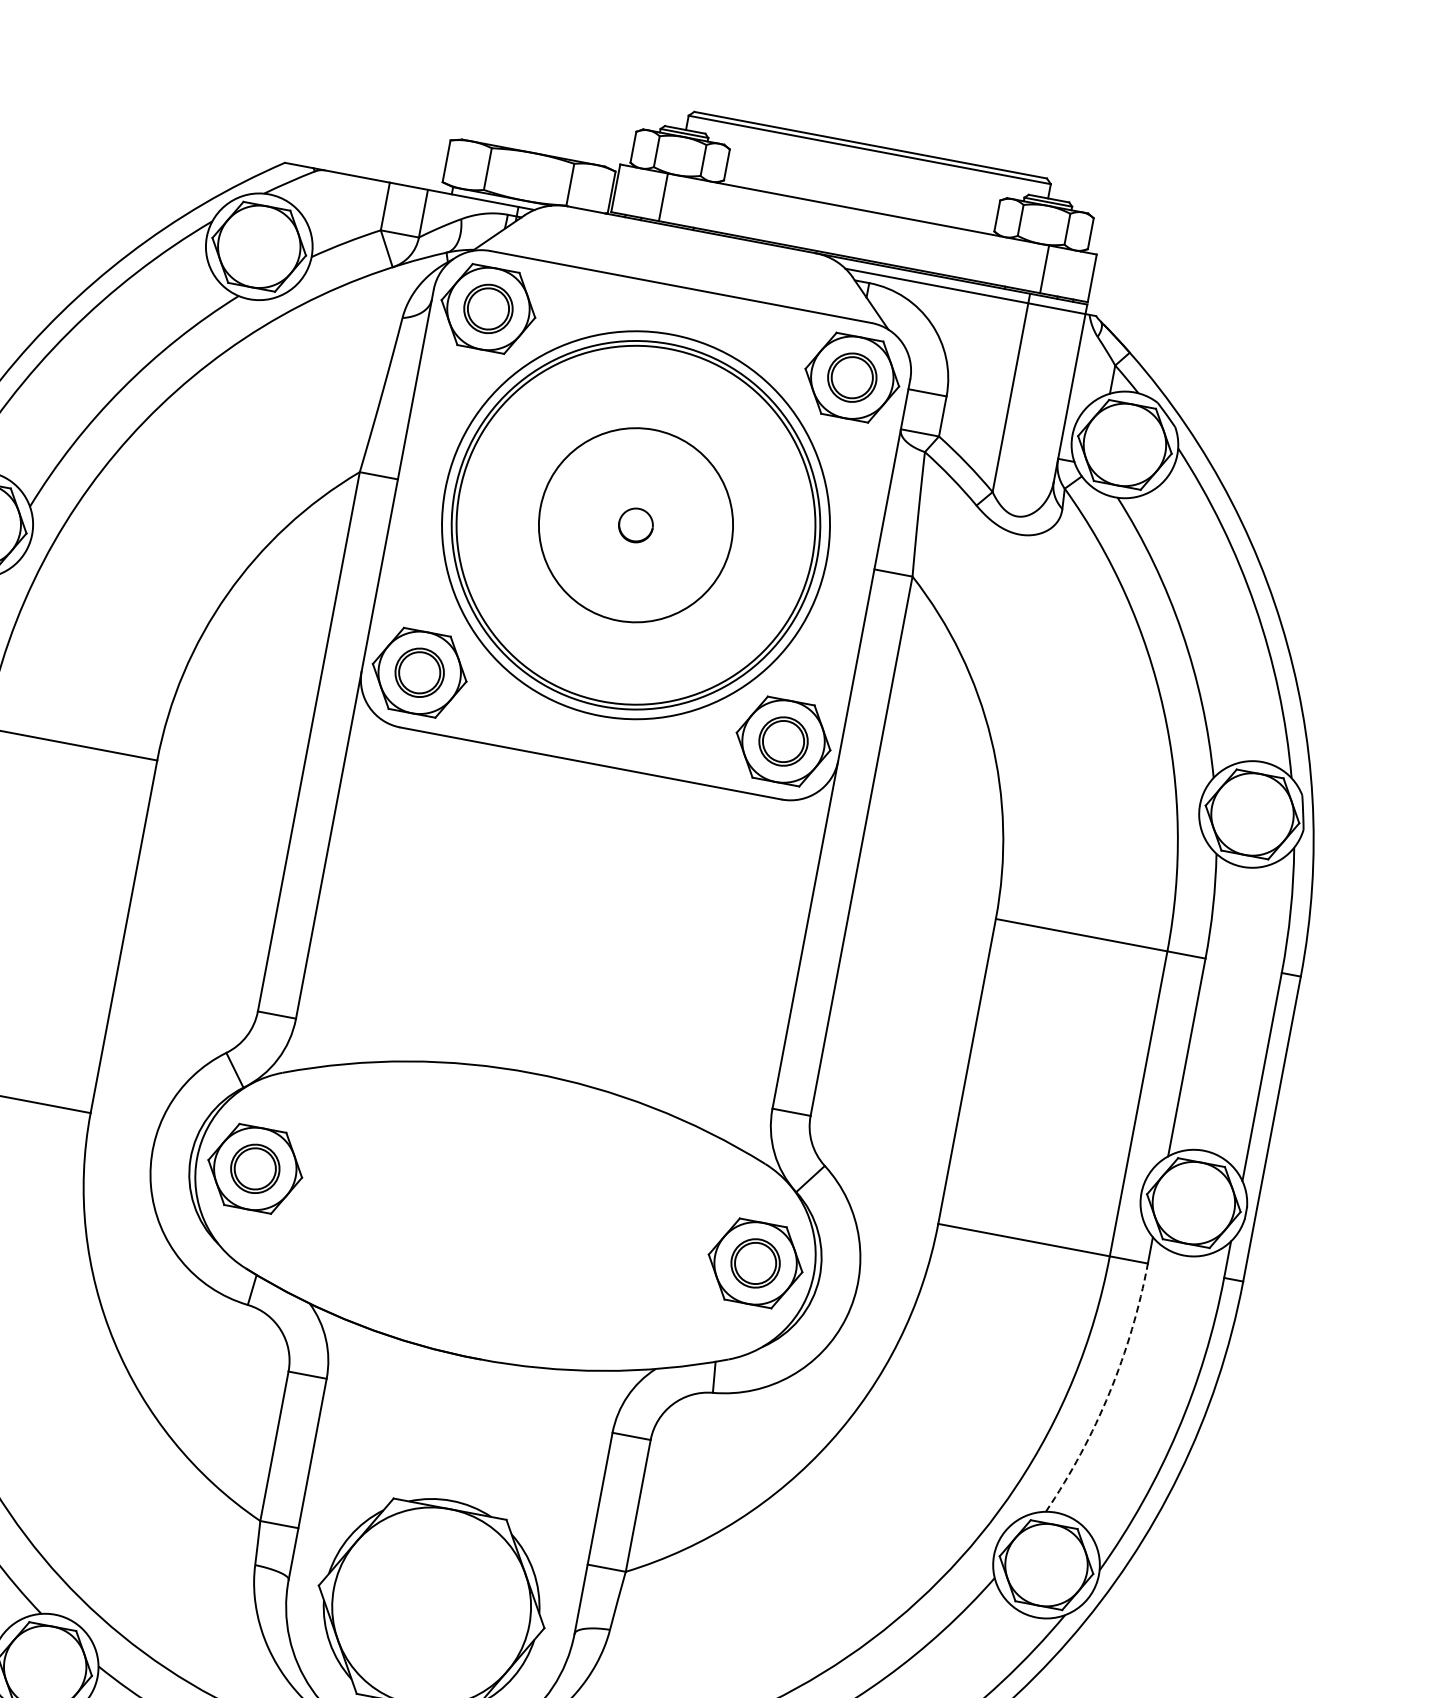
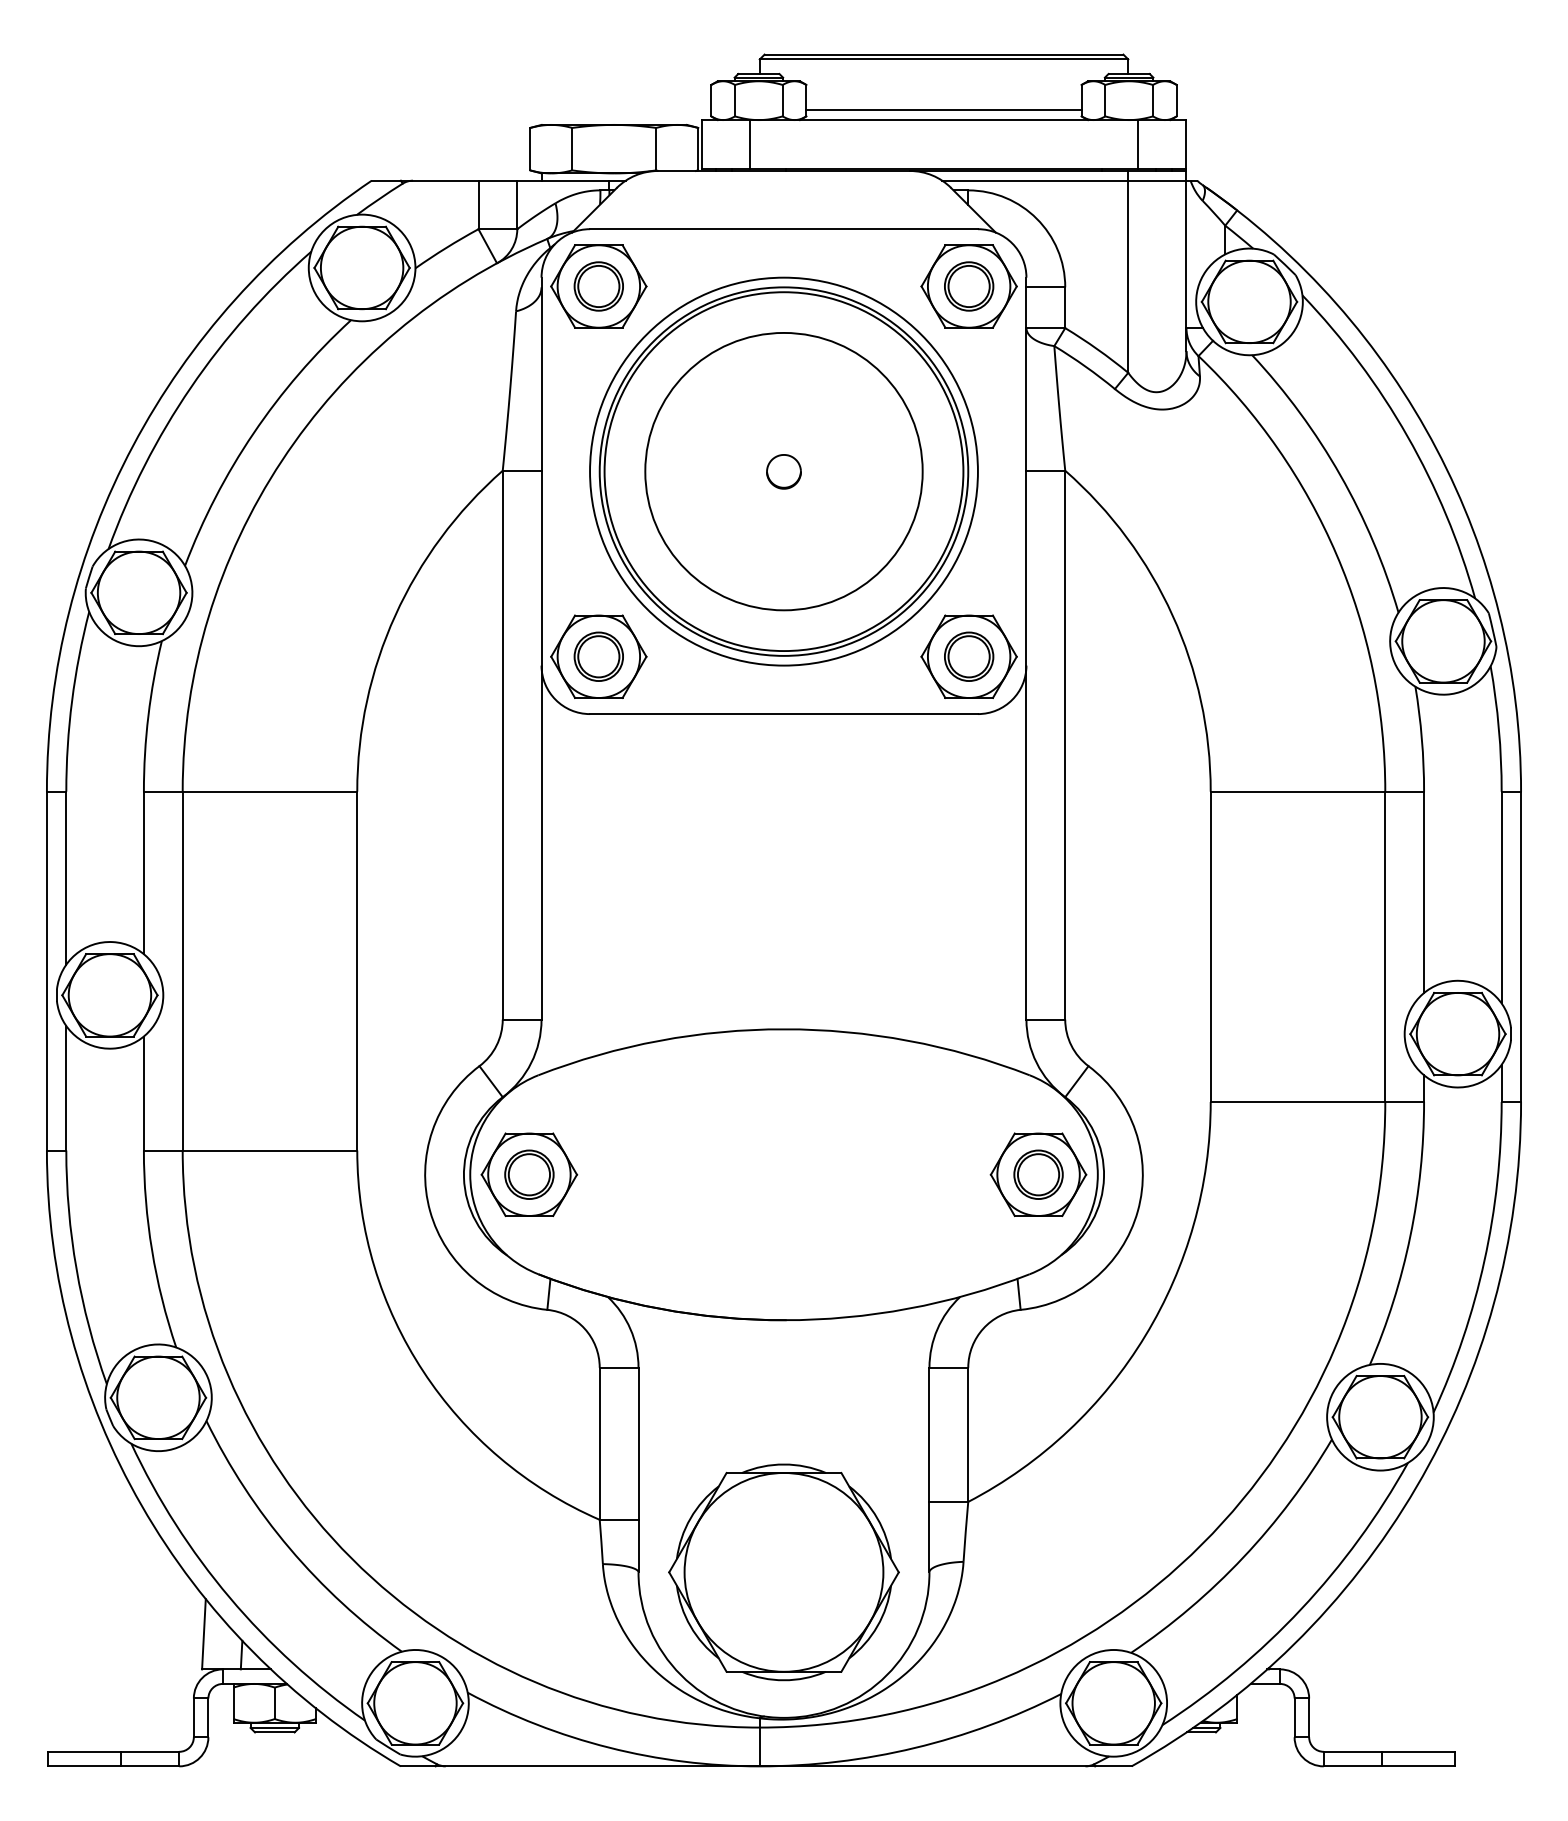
line: (859, 200) -> (943, 110), added
circle: (635, 525) -> (783, 471), size x1.43
arc: (1109, 1393) -> (1410, 1236), dashed -> solid

